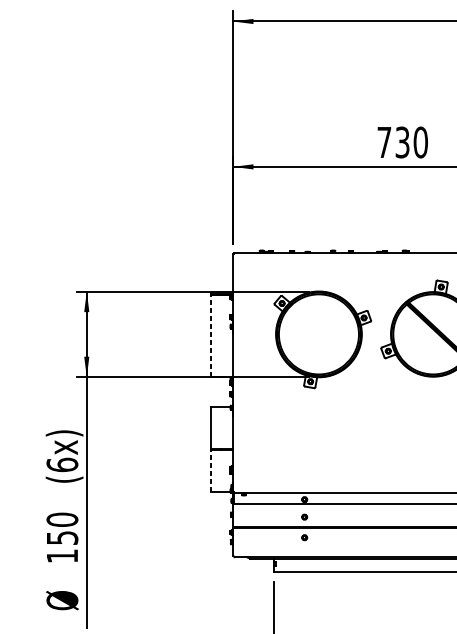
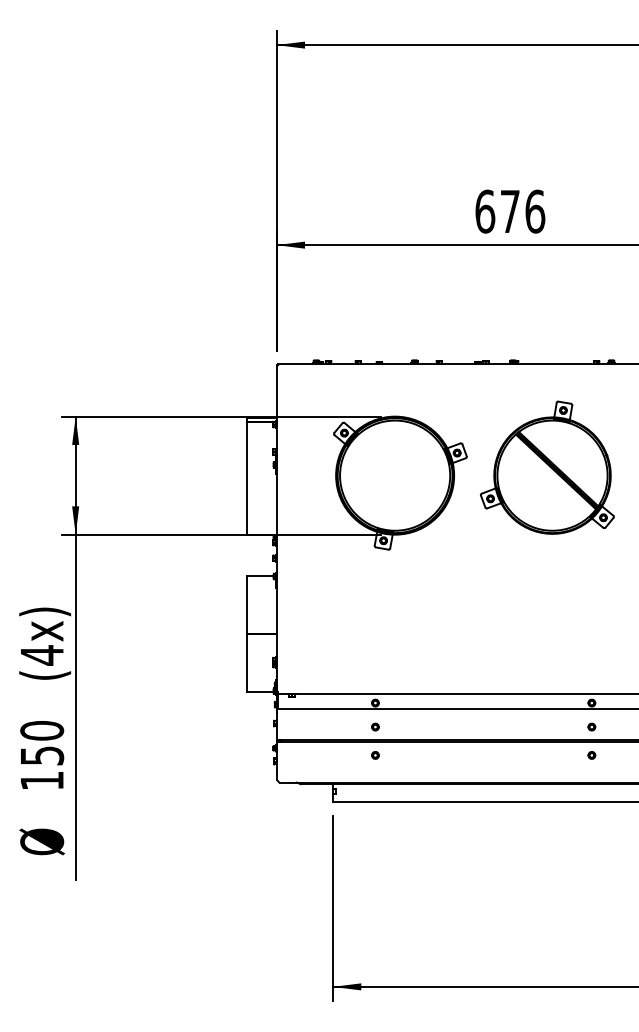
text: (402, 142) -> (510, 211), 730 -> 676
line: (210, 335) -> (246, 477), dashed -> solid
text: (62, 465) -> (42, 655), (6x) -> (4x)
line: (210, 470) -> (246, 663), dashed -> solid

